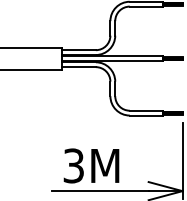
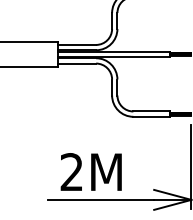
text: (73, 165) -> (71, 171), 3M -> 2M

